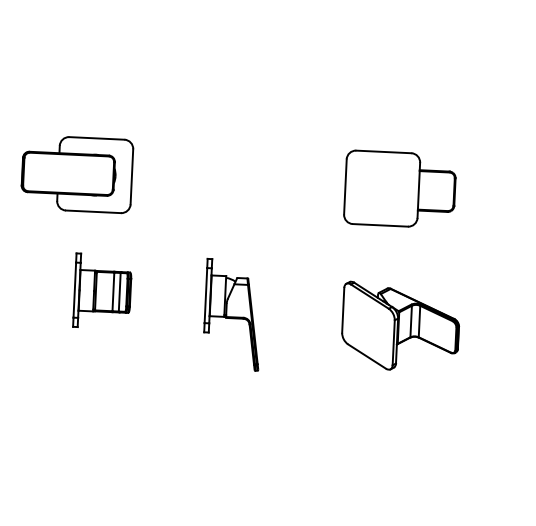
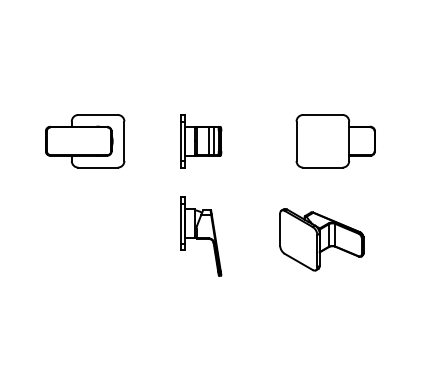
part: (399, 189) -> (335, 141), moved
part: (102, 291) -> (201, 141), moved

